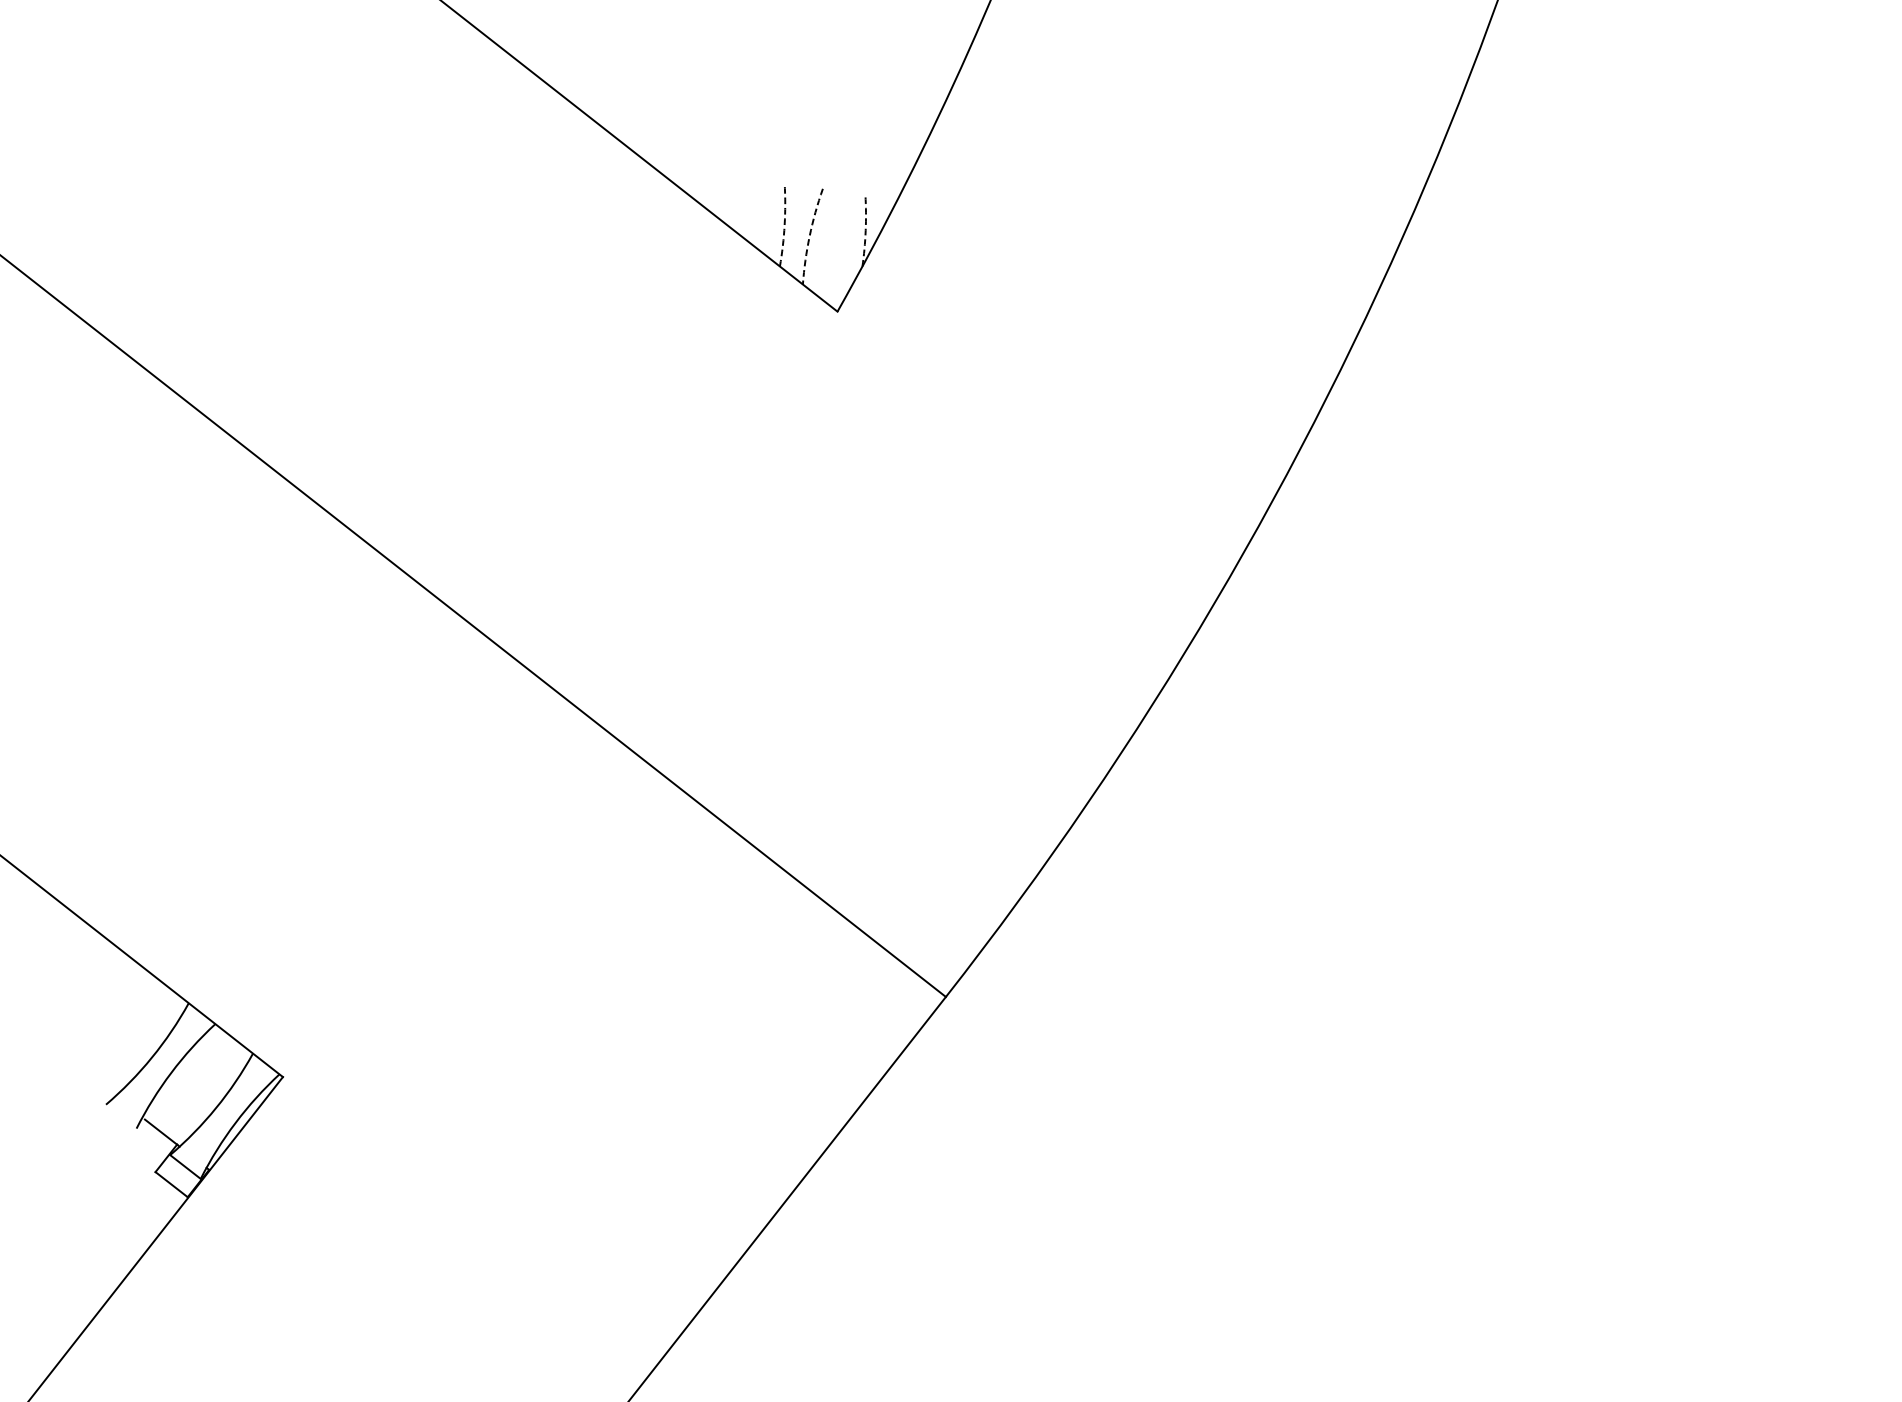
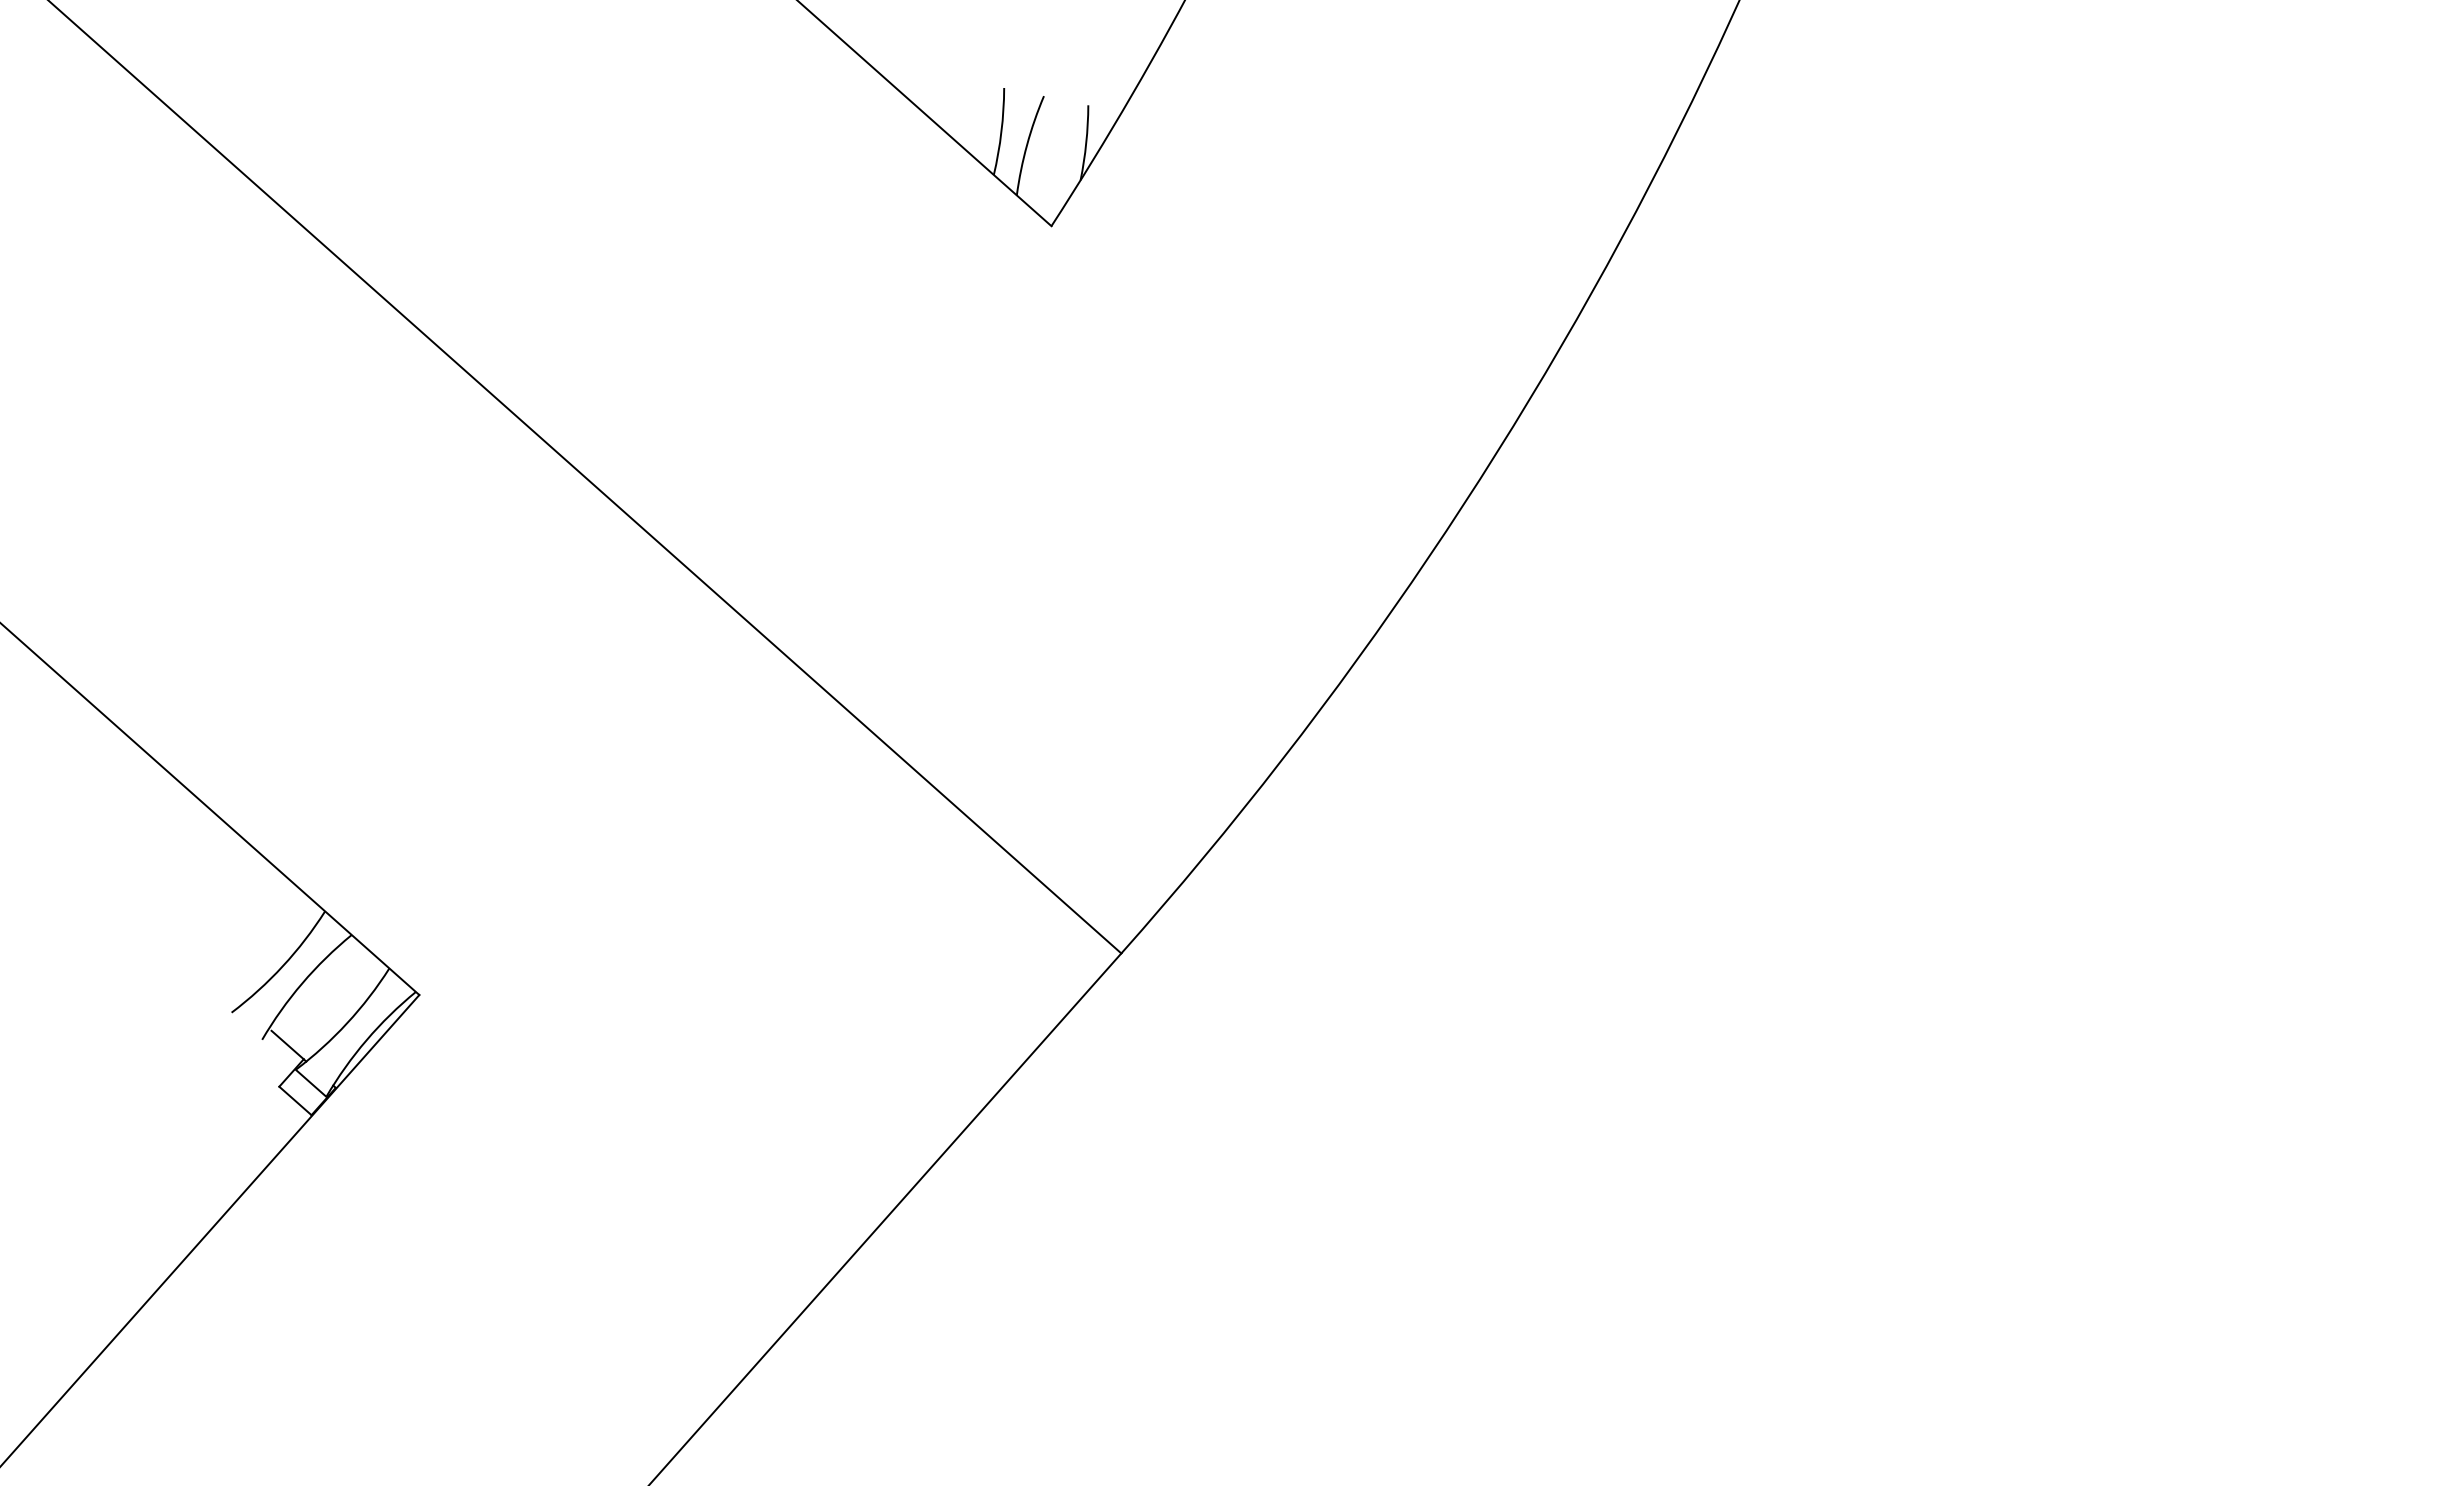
arc: (784, 224) -> (1001, 131), dashed -> solid
arc: (865, 231) -> (1086, 143), dashed -> solid
arc: (810, 235) -> (1027, 144), dashed -> solid

